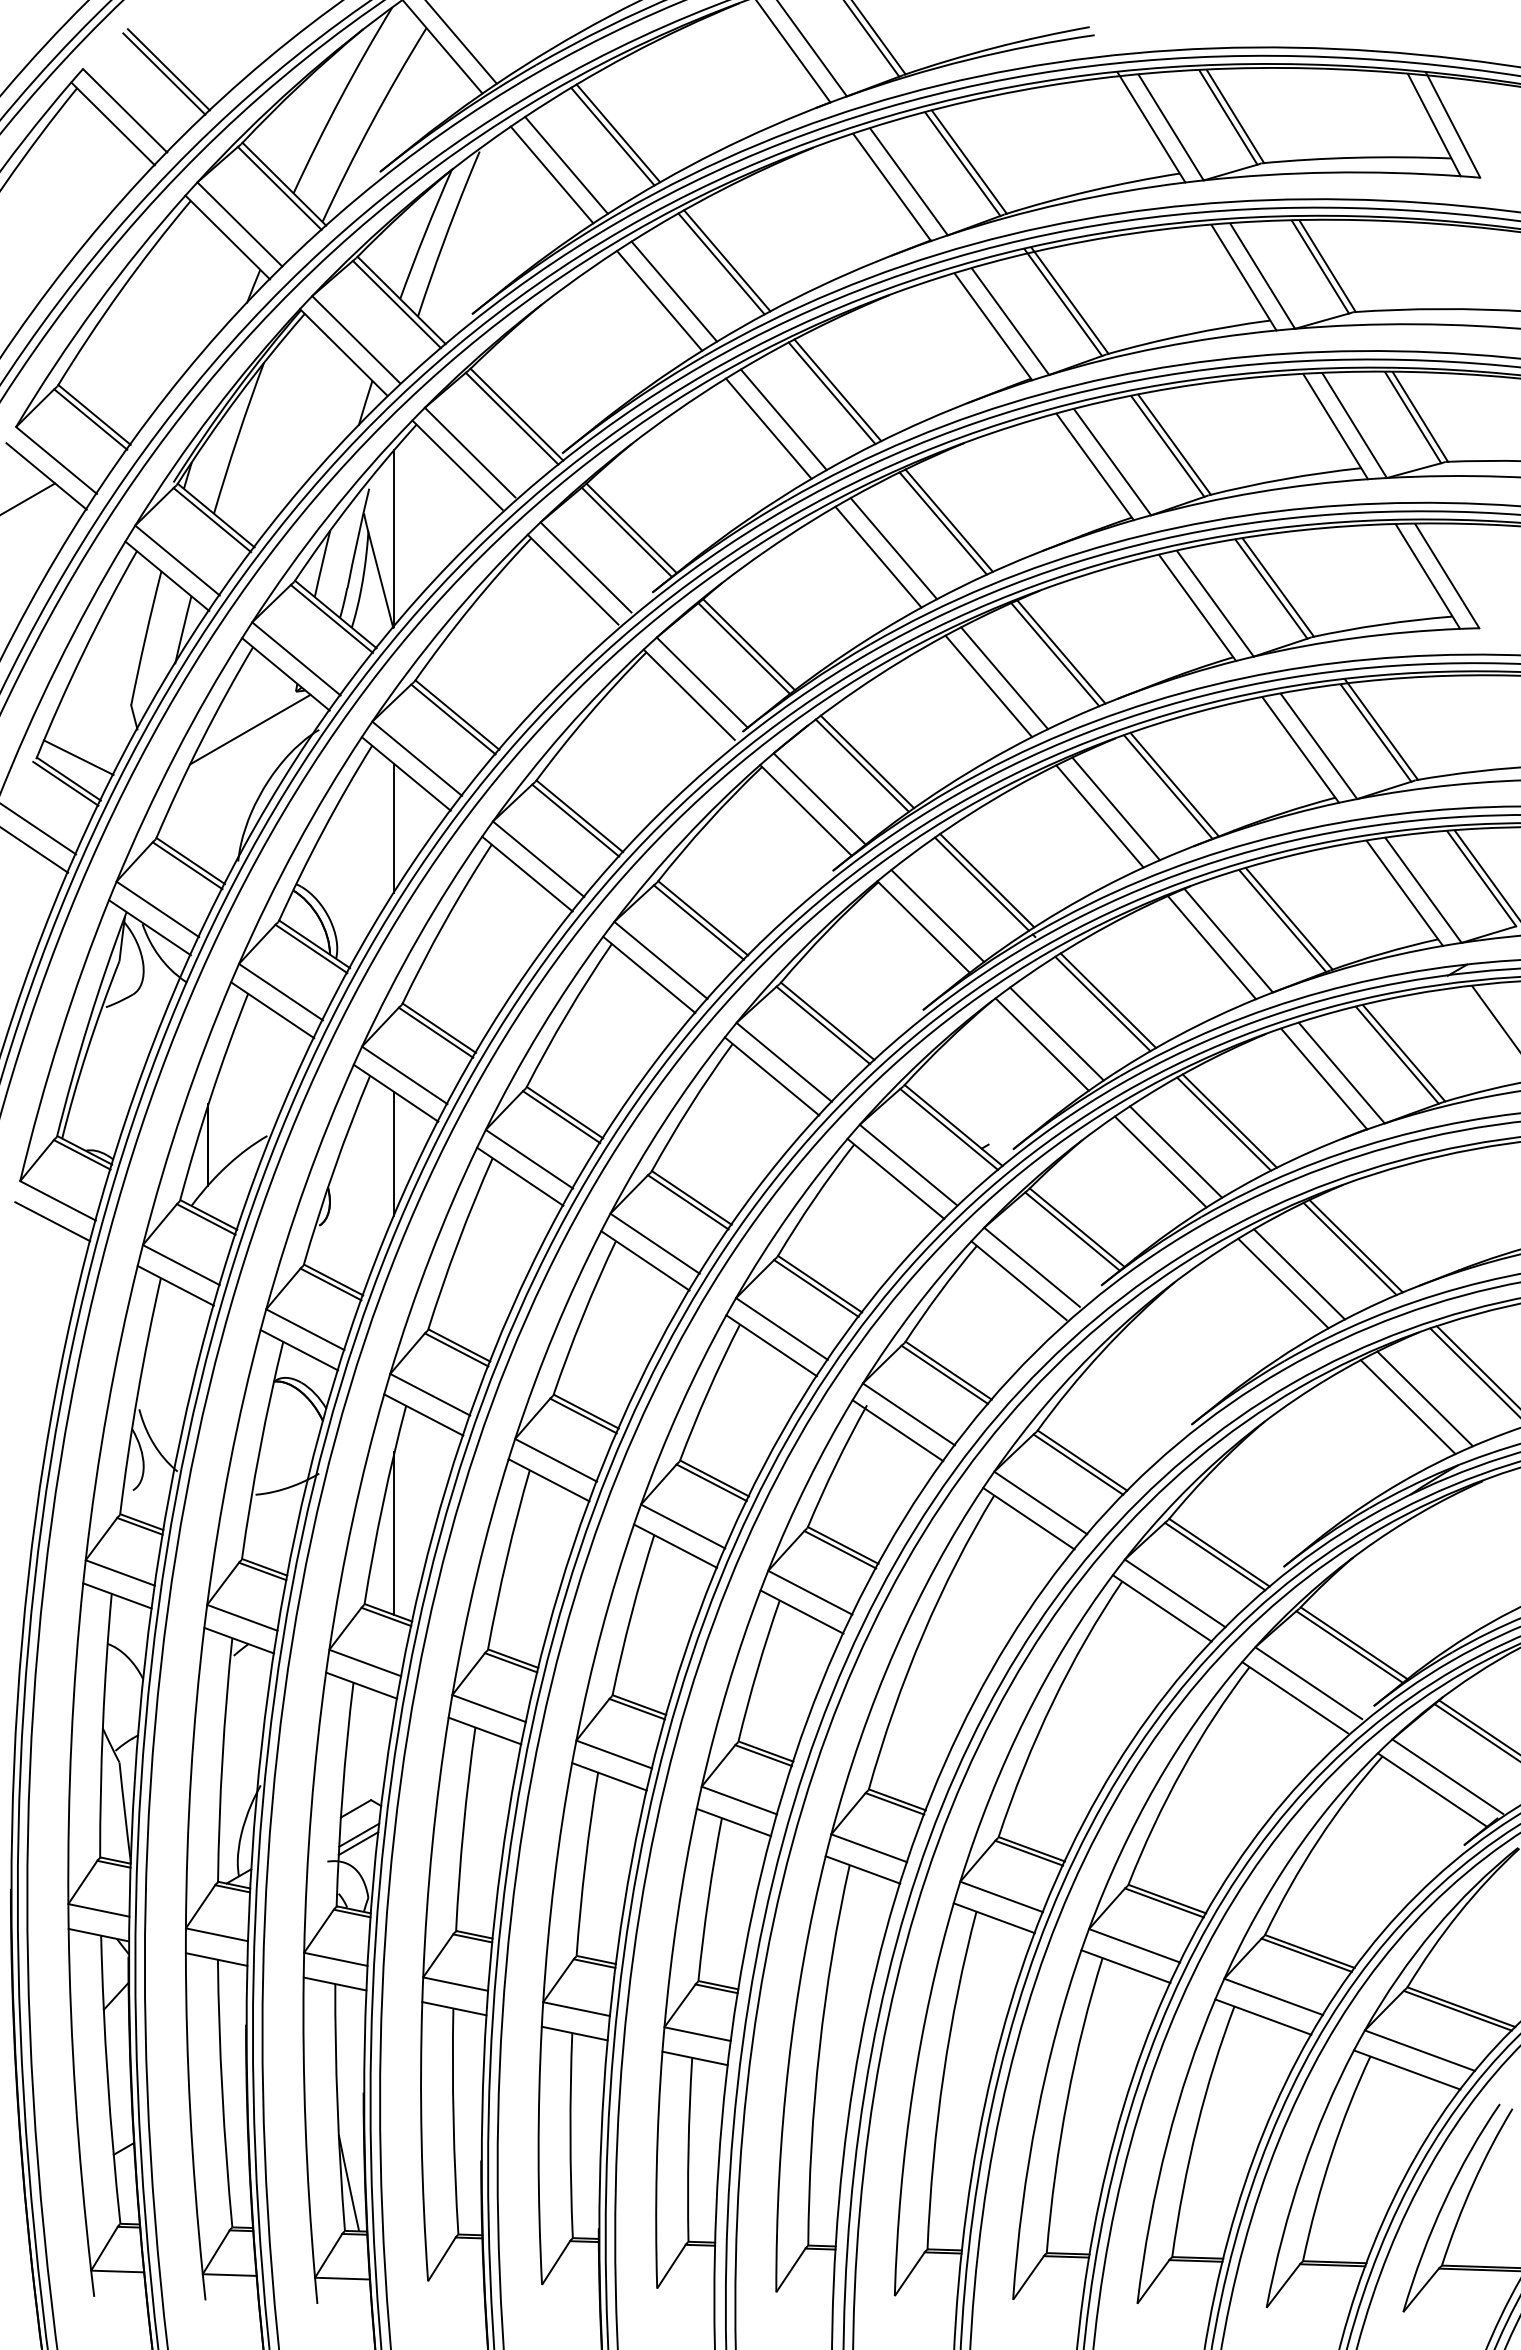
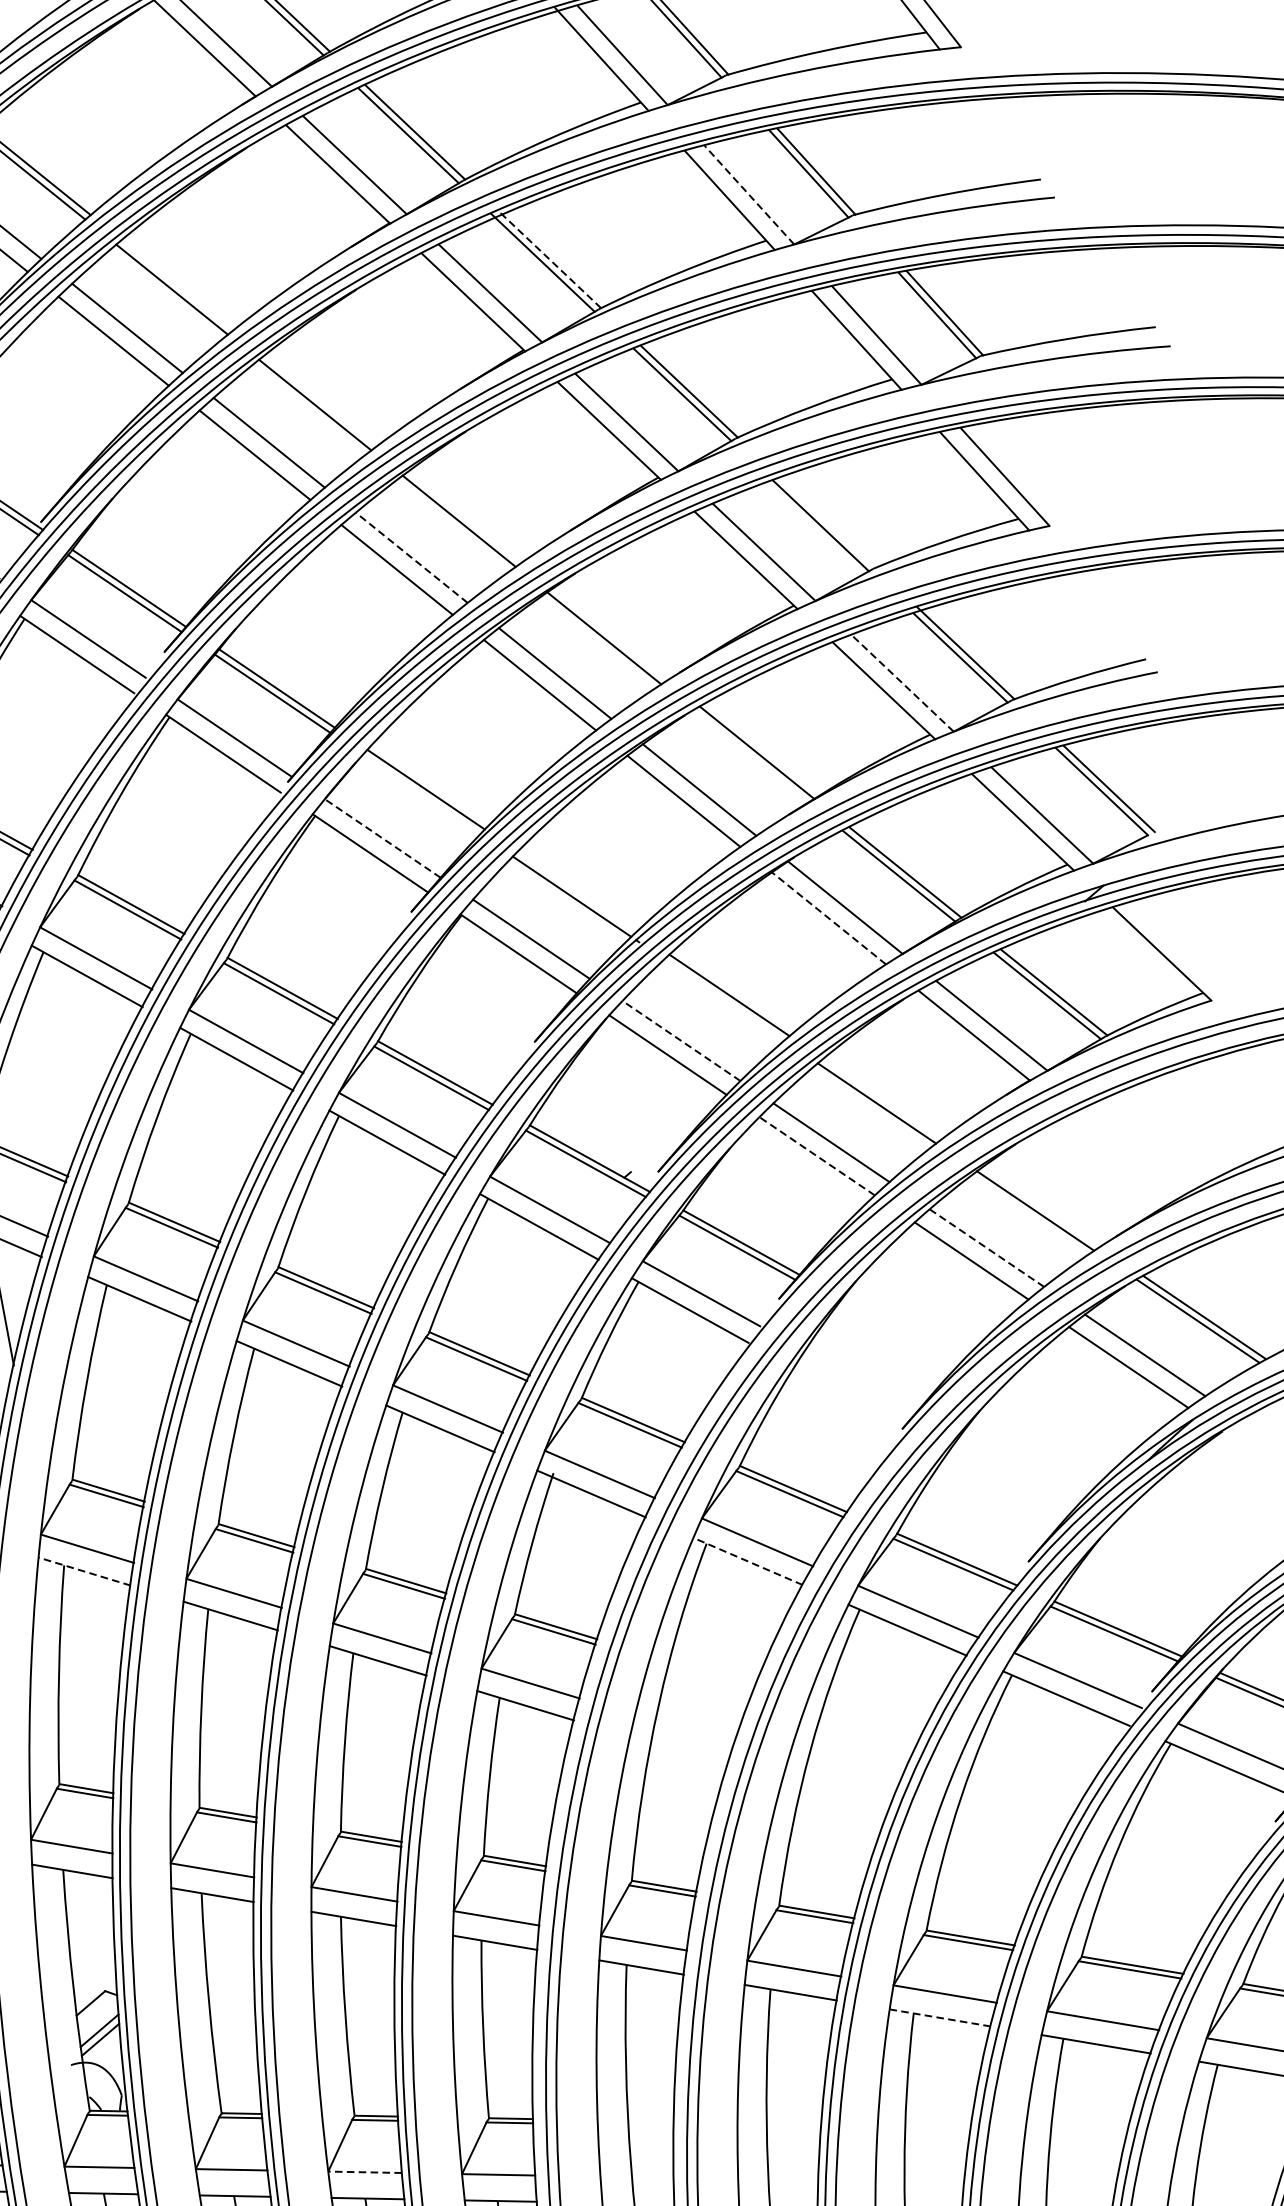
line: (727, 260) -> (177, 284), removed
line: (1262, 276) -> (749, 195), solid -> dashed
line: (1069, 300) -> (549, 259), solid -> dashed
line: (837, 390) -> (320, 401), removed
line: (948, 520) -> (464, 517), removed
line: (893, 548) -> (411, 557), solid -> dashed
line: (1278, 587) -> (828, 522), removed
line: (1061, 651) -> (610, 633), removed
line: (1318, 746) -> (902, 683), solid -> dashed
line: (861, 765) -> (420, 794), removed
line: (1168, 786) -> (750, 755), removed
line: (819, 799) -> (382, 839), solid -> dashed
line: (987, 880) -> (577, 891), removed
line: (1211, 947) -> (828, 918), solid -> dashed
line: (1102, 1003) -> (723, 999), removed
line: (1056, 1034) -> (681, 1041), solid -> dashed
line: (1229, 1120) -> (881, 1098), removed
line: (1160, 1161) -> (816, 1155), solid -> dashed
line: (1355, 1246) -> (1040, 1207), removed
line: (1299, 1274) -> (986, 1248), solid -> dashed
line: (423, 1415) -> (84, 1572), solid -> dashed
line: (1028, 1518) -> (747, 1561), solid -> dashed
line: (394, 1533) -> (77, 1703), removed
line: (1125, 1966) -> (939, 2017), solid -> dashed
line: (576, 2009) -> (365, 2172), solid -> dashed

